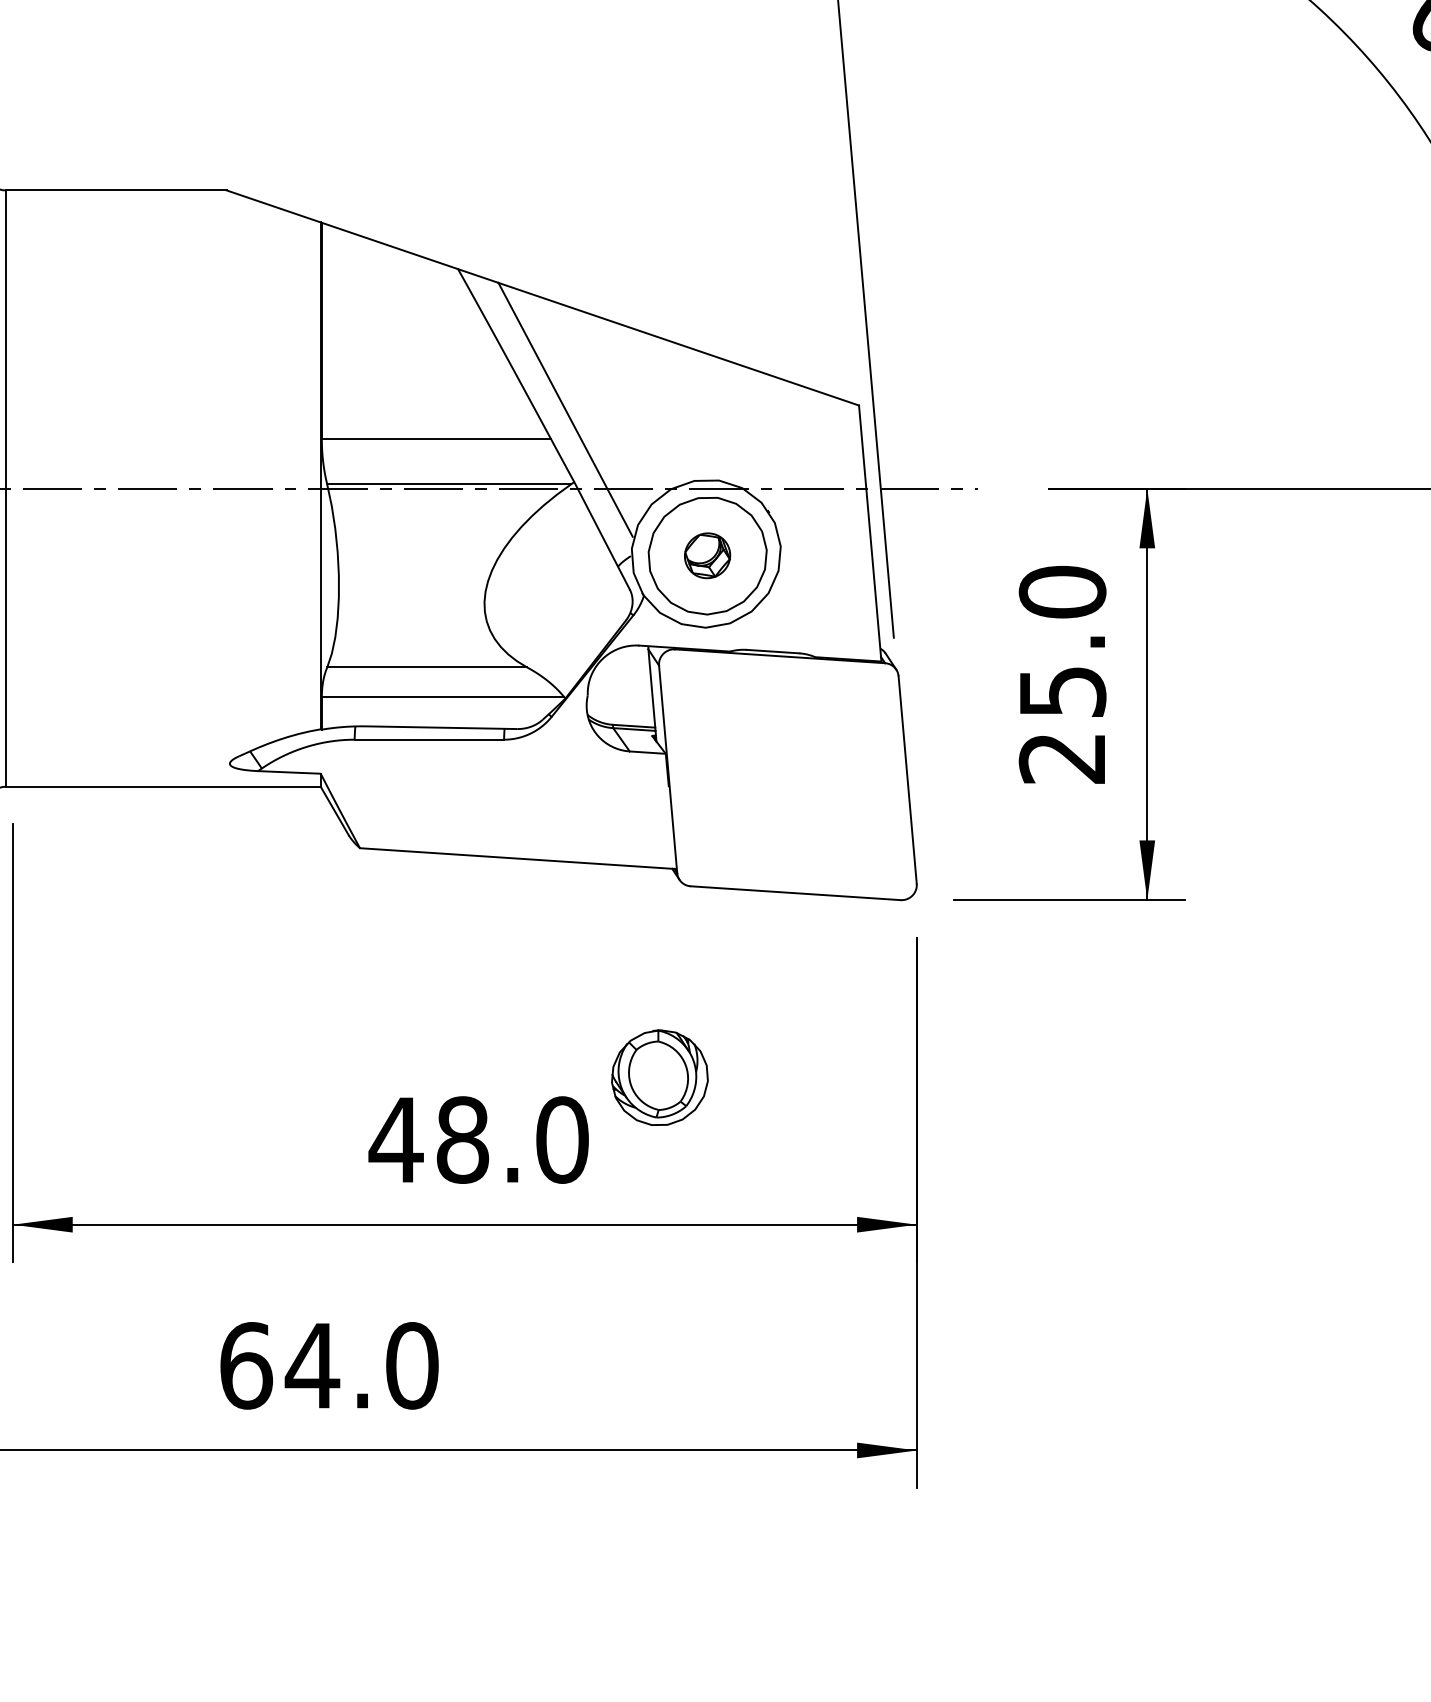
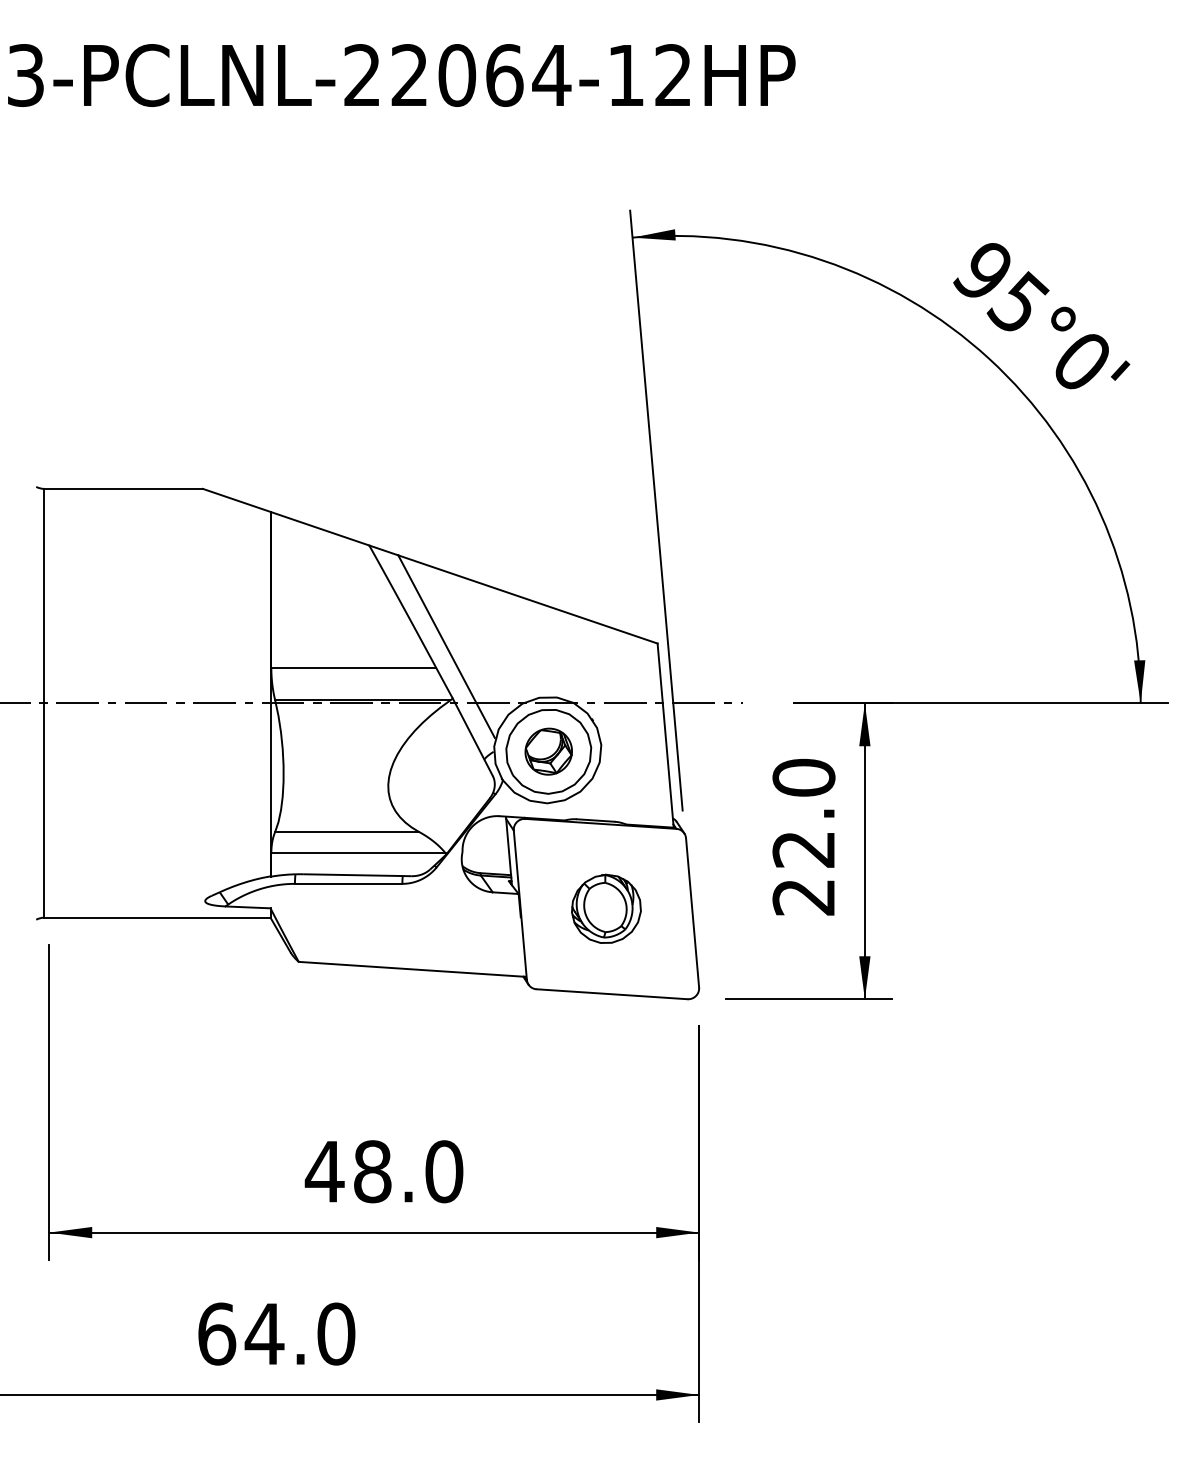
part: (707, 555) -> (548, 751), size x1.43
text: (1061, 691) -> (803, 849), 25.0 -> 22.0
part: (660, 1077) -> (606, 908), moved

